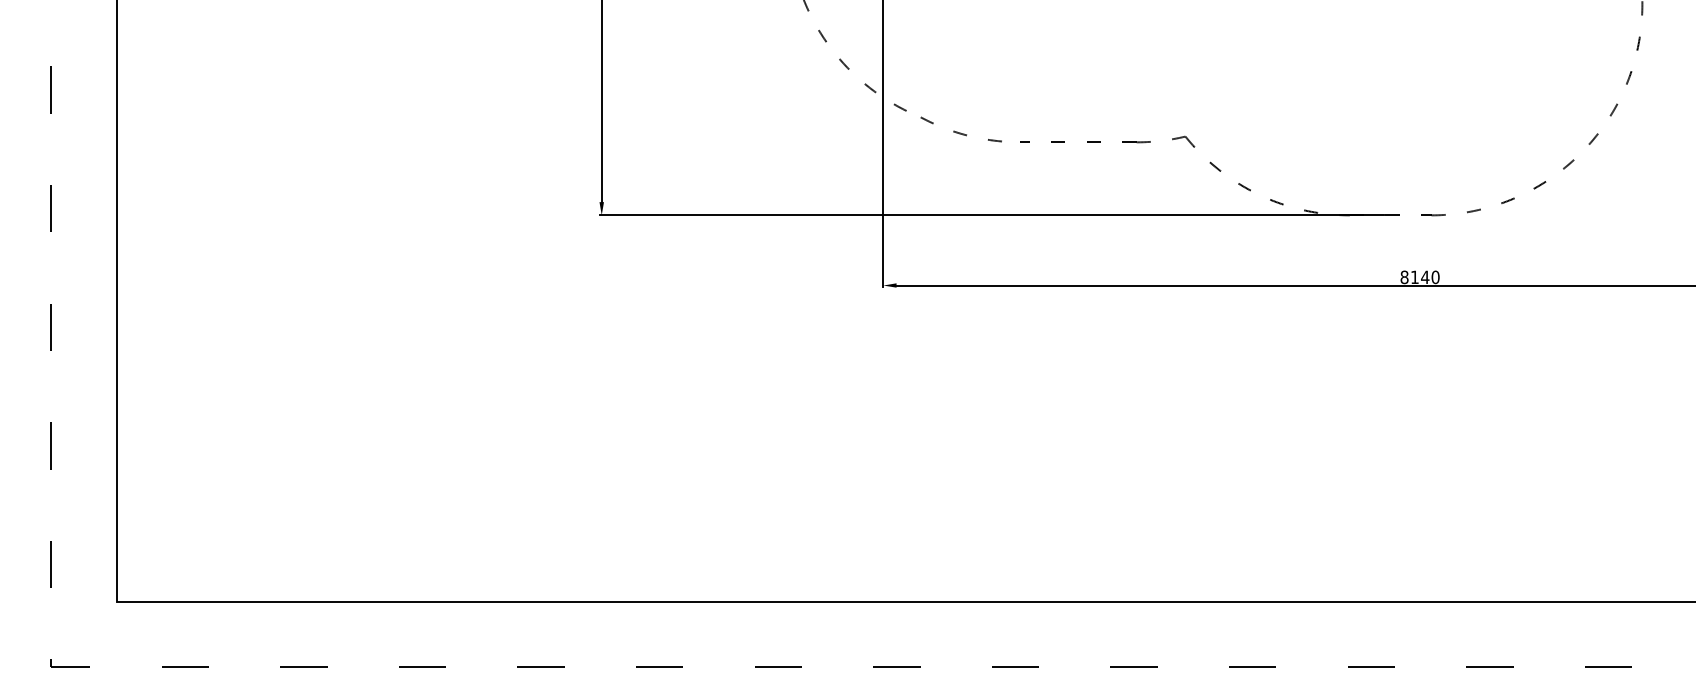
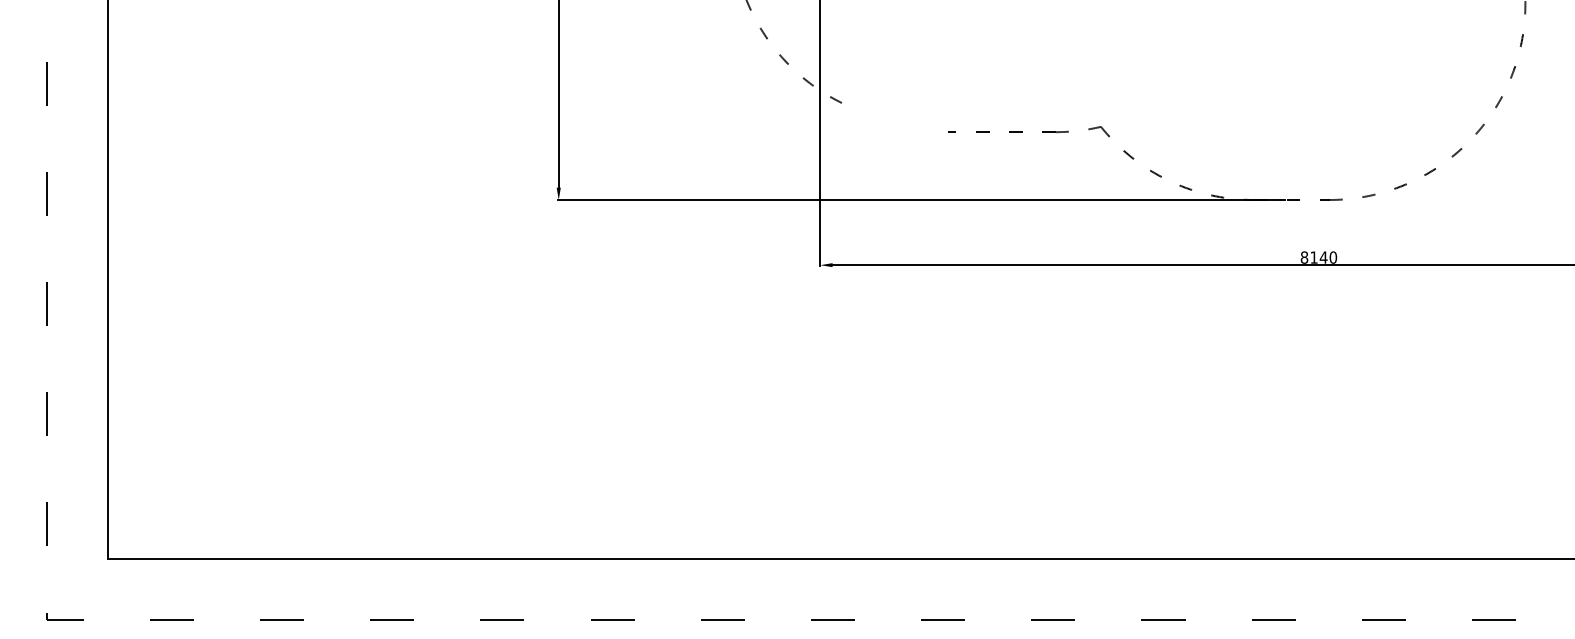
arc: (960, 132) -> (892, 123), removed

